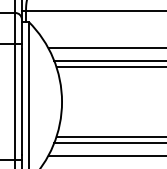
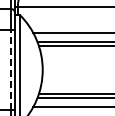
line: (15, 101) -> (10, 69), solid -> dashed

